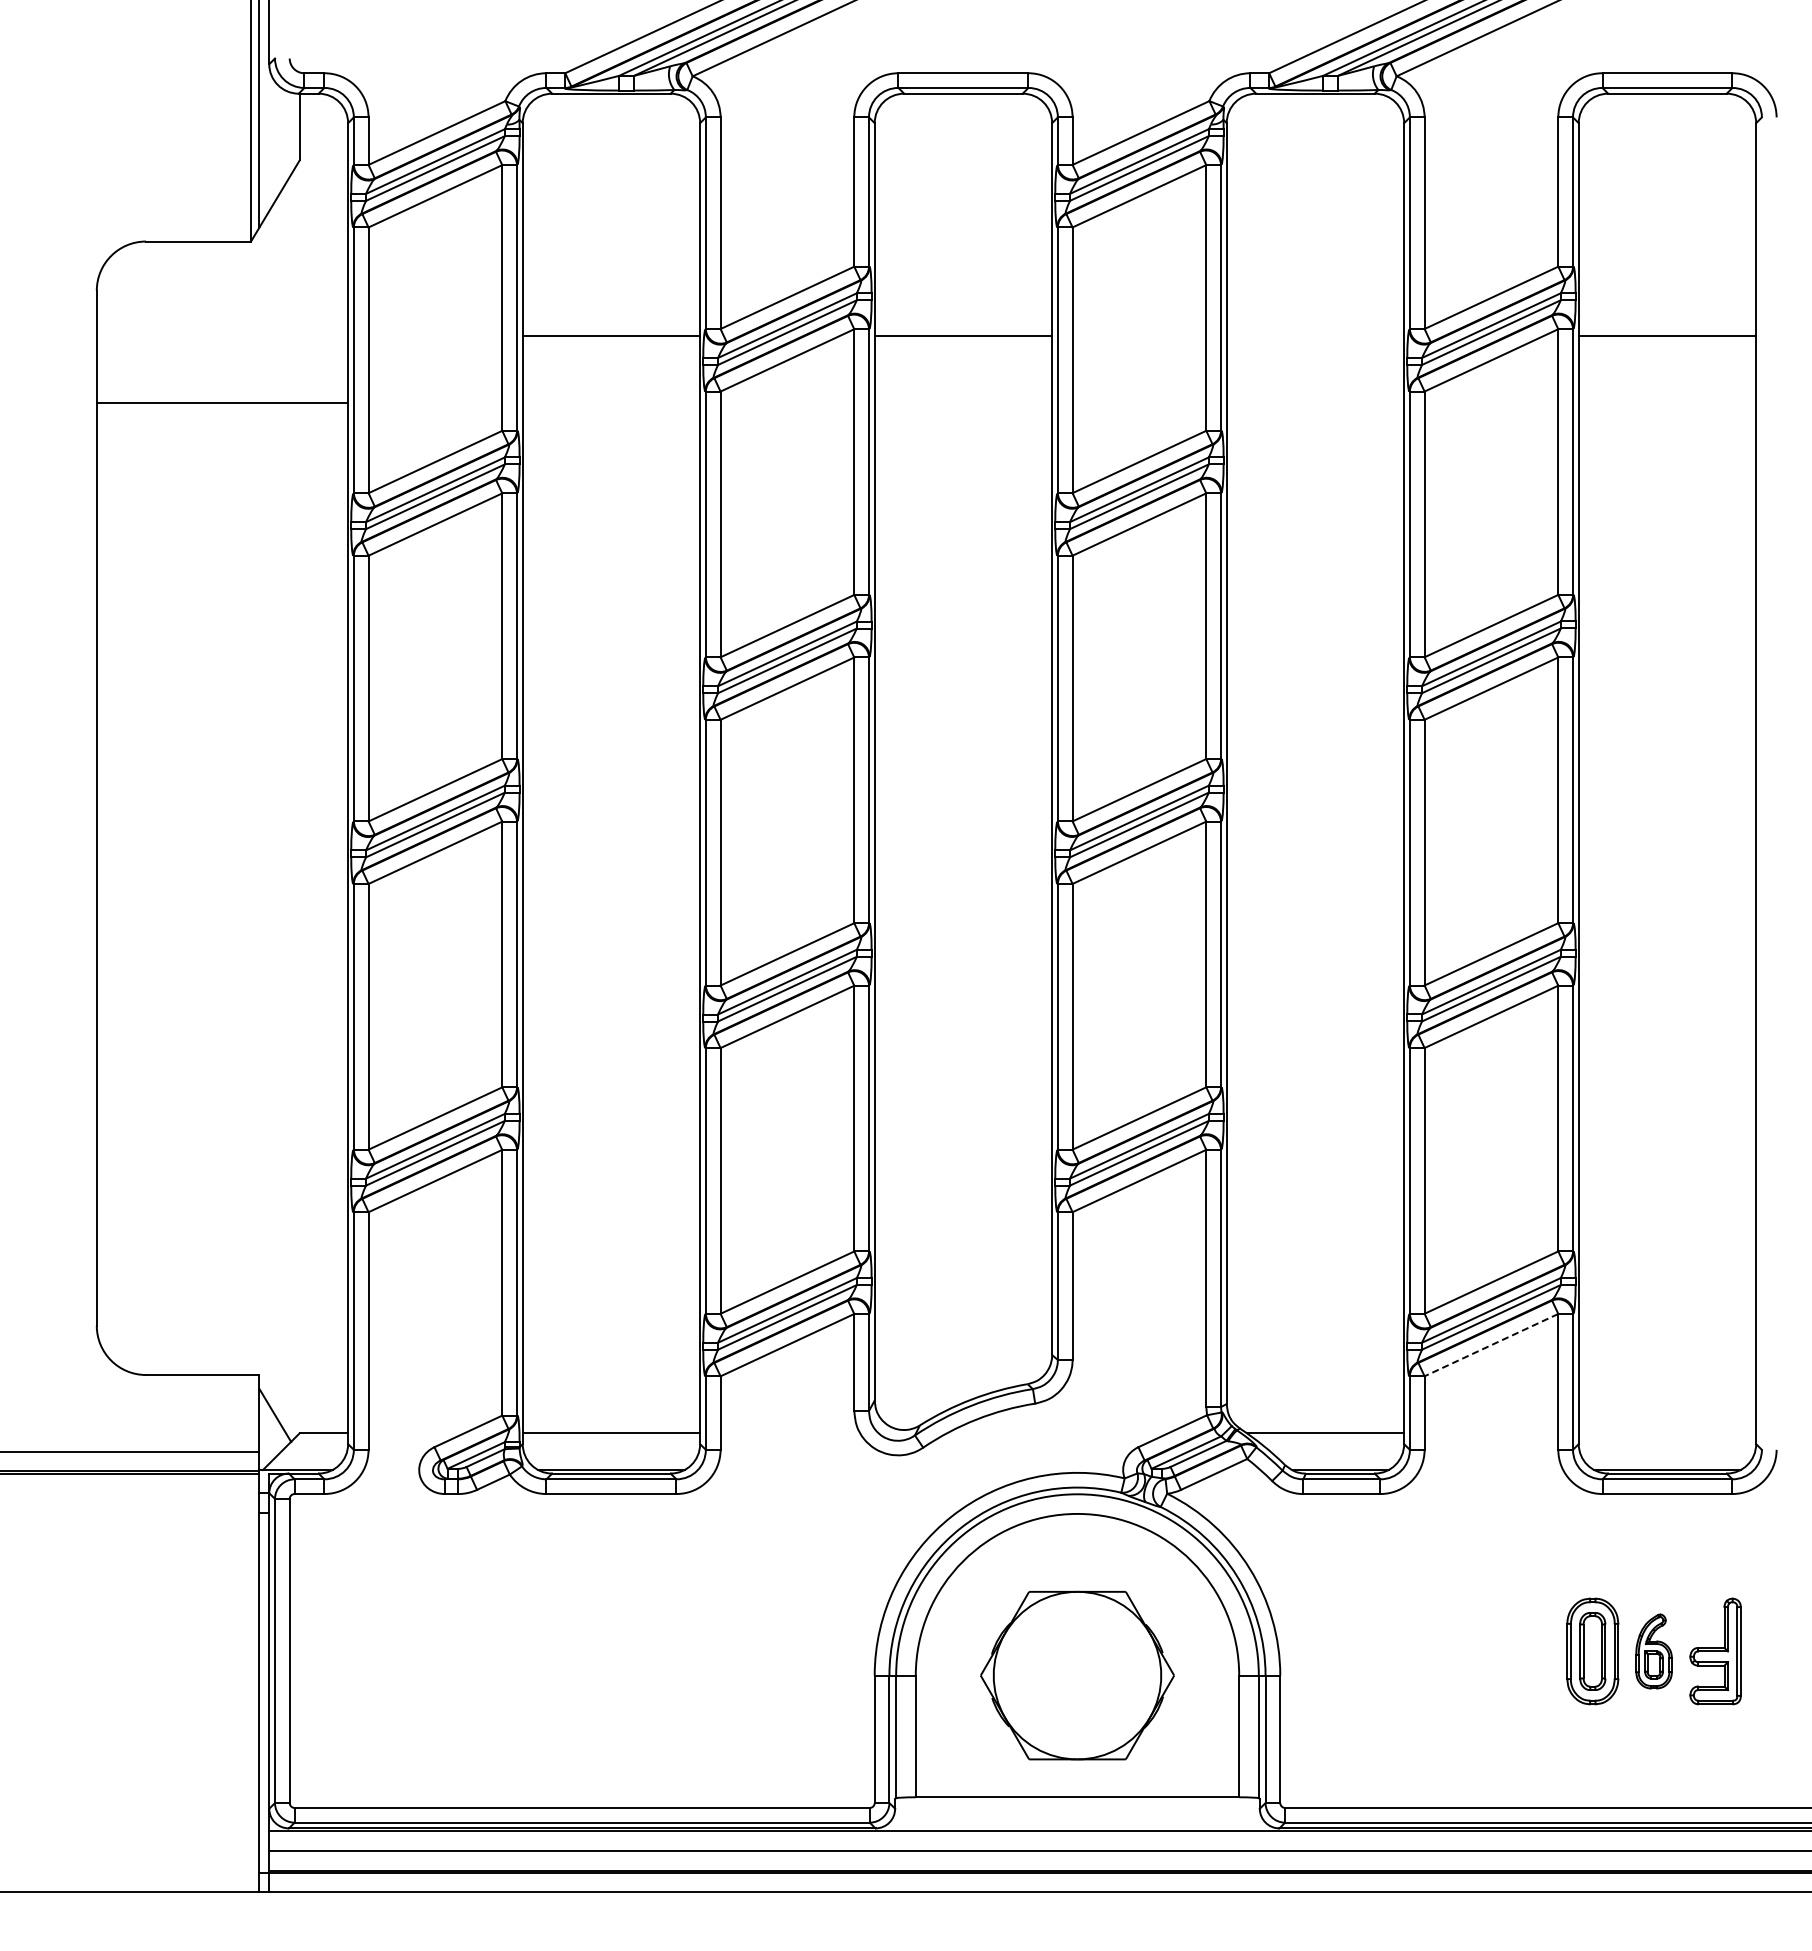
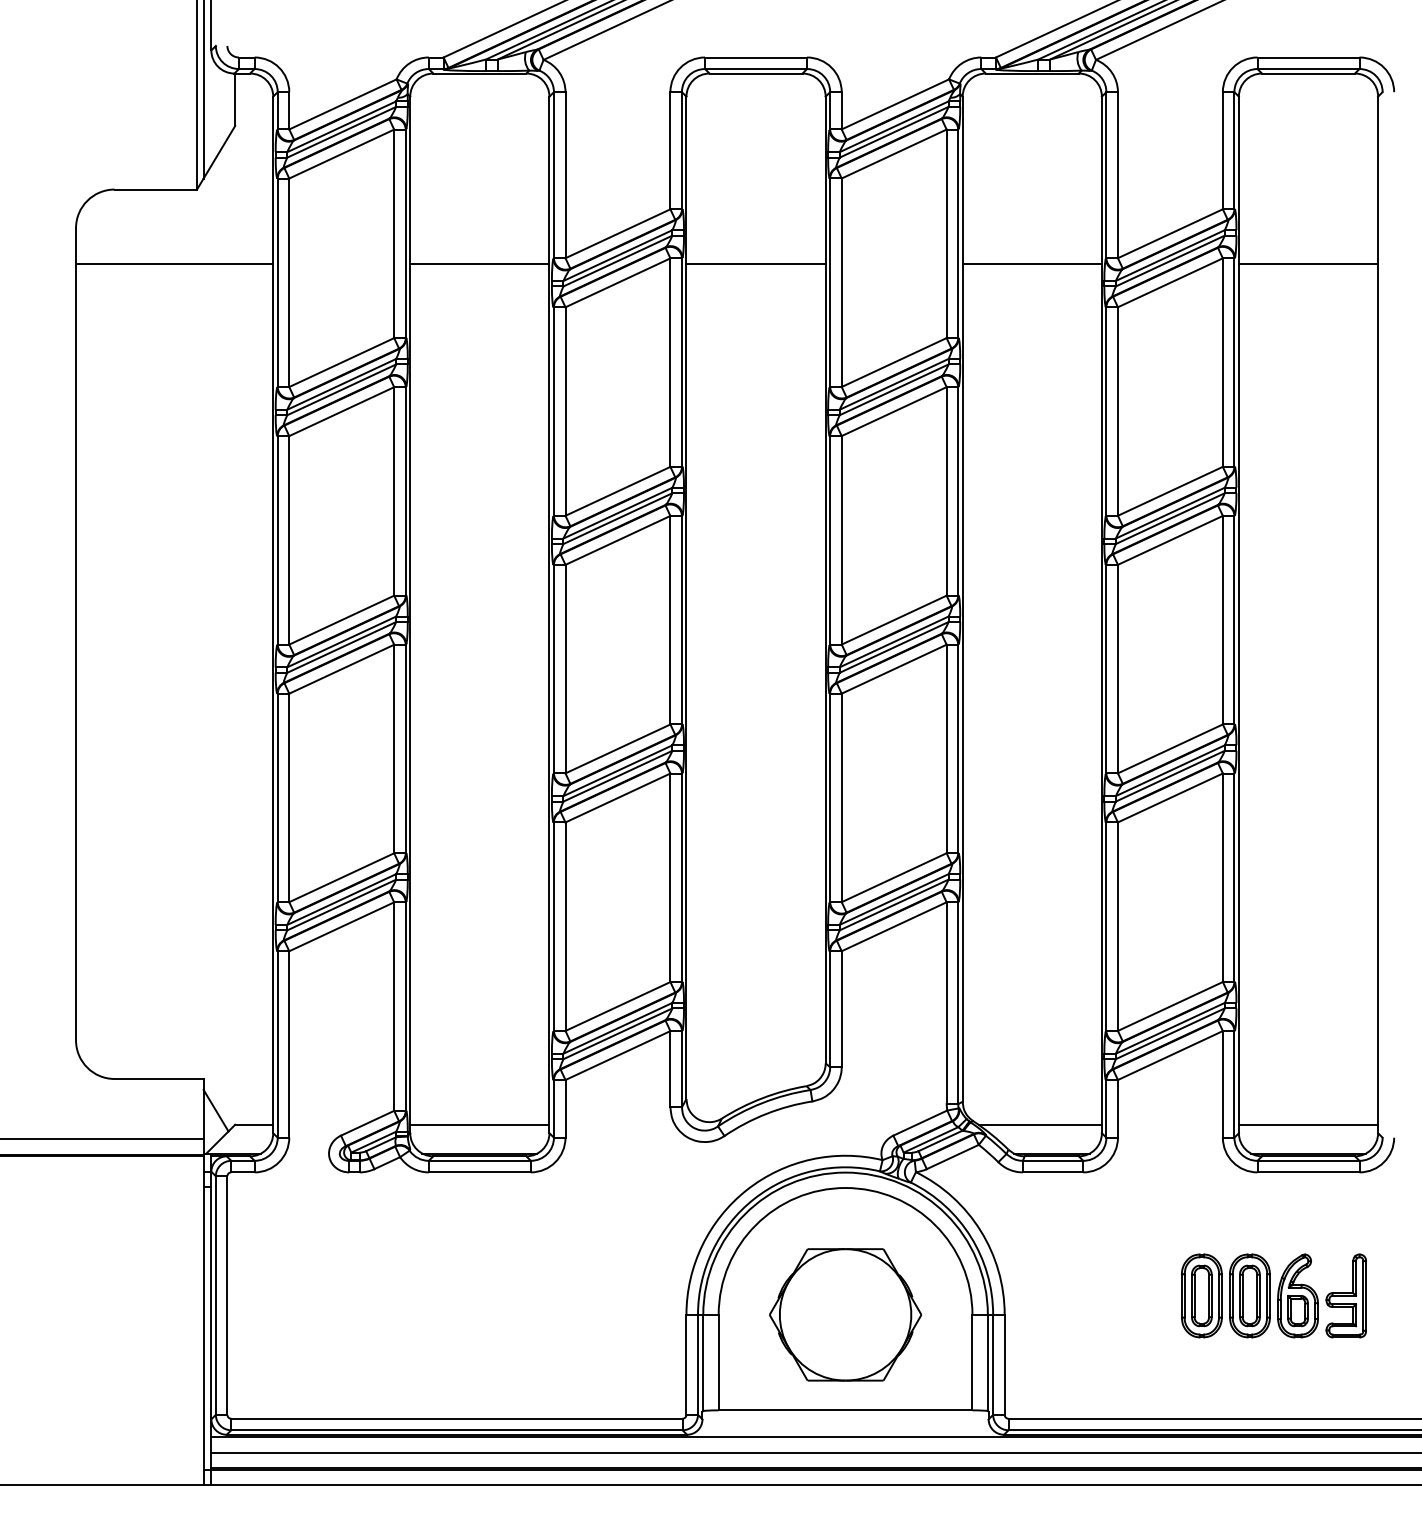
line: (1315, 336) -> (1032, 264), added
line: (222, 403) -> (174, 264), moved
line: (1491, 1345) -> (1170, 1055), dashed -> solid
line: (1667, 1433) -> (1308, 1124), added
part: (1531, 1651) -> (1201, 1295), added
part: (1653, 1651) -> (1297, 1295), size x1.43

